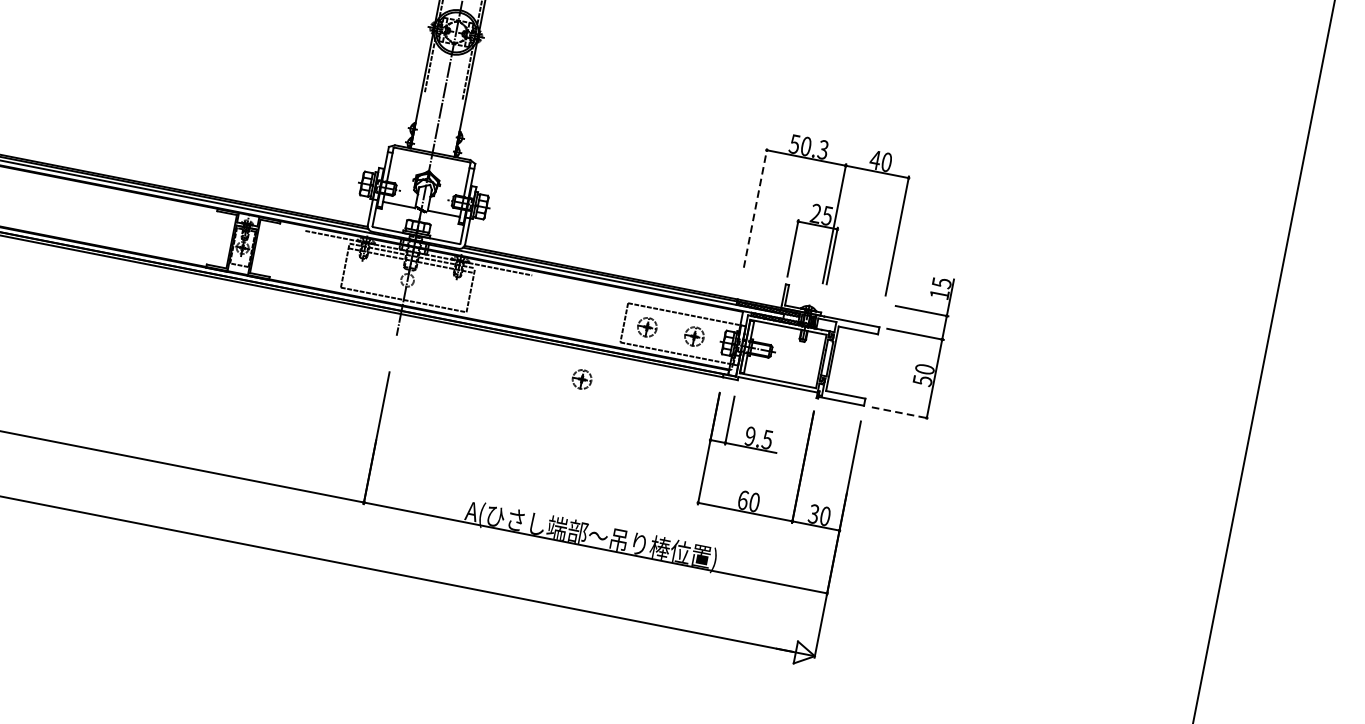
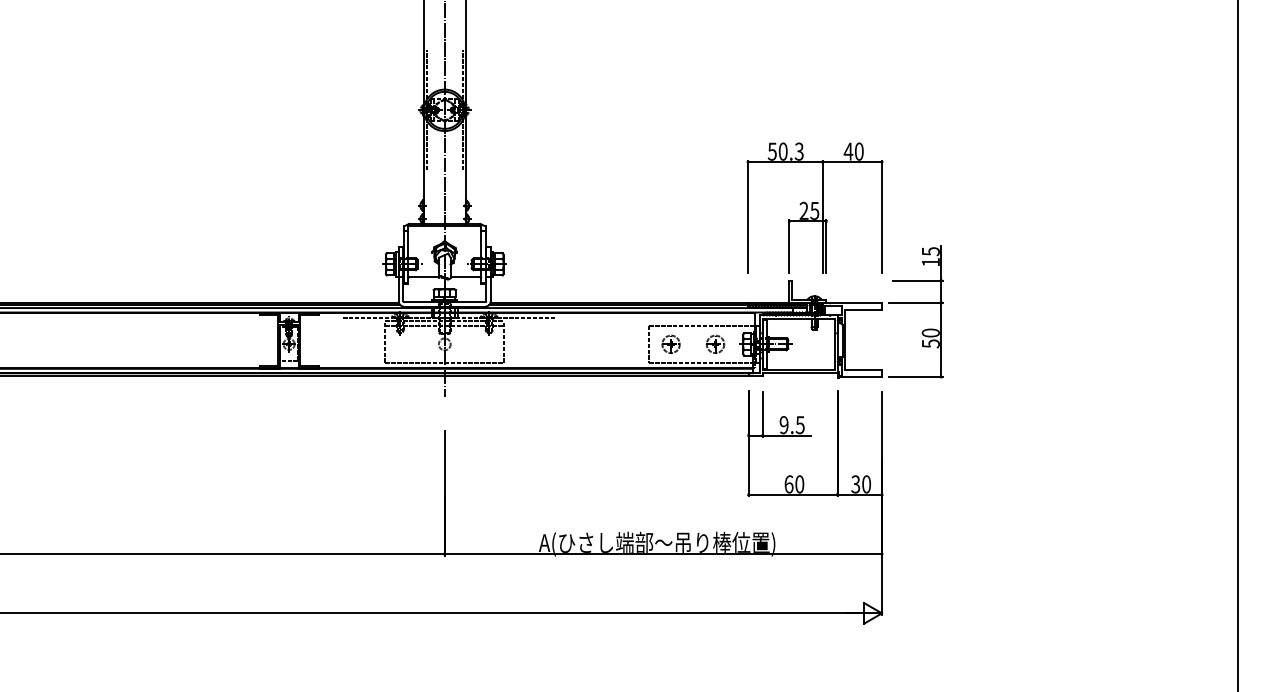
line: (755, 207) -> (748, 216), dashed -> solid
part: (581, 378) -> (620, 402), removed
line: (900, 412) -> (916, 376), dashed -> solid

